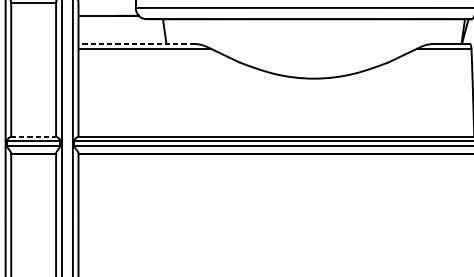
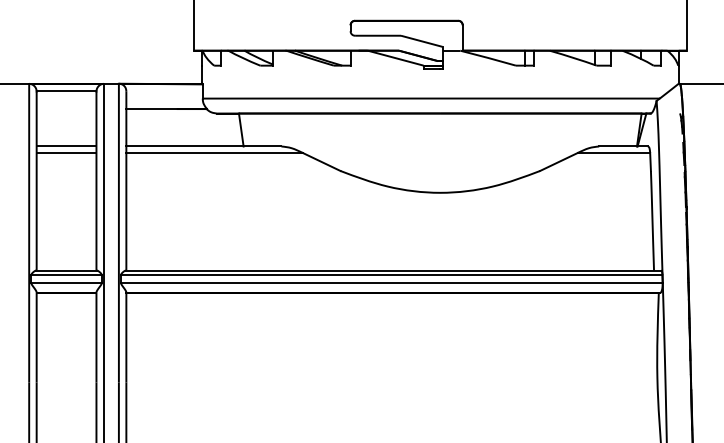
line: (33, 43) -> (66, 146), added
line: (136, 43) -> (203, 146), dashed -> solid
line: (33, 49) -> (66, 153), added
line: (34, 136) -> (67, 270), dashed -> solid

